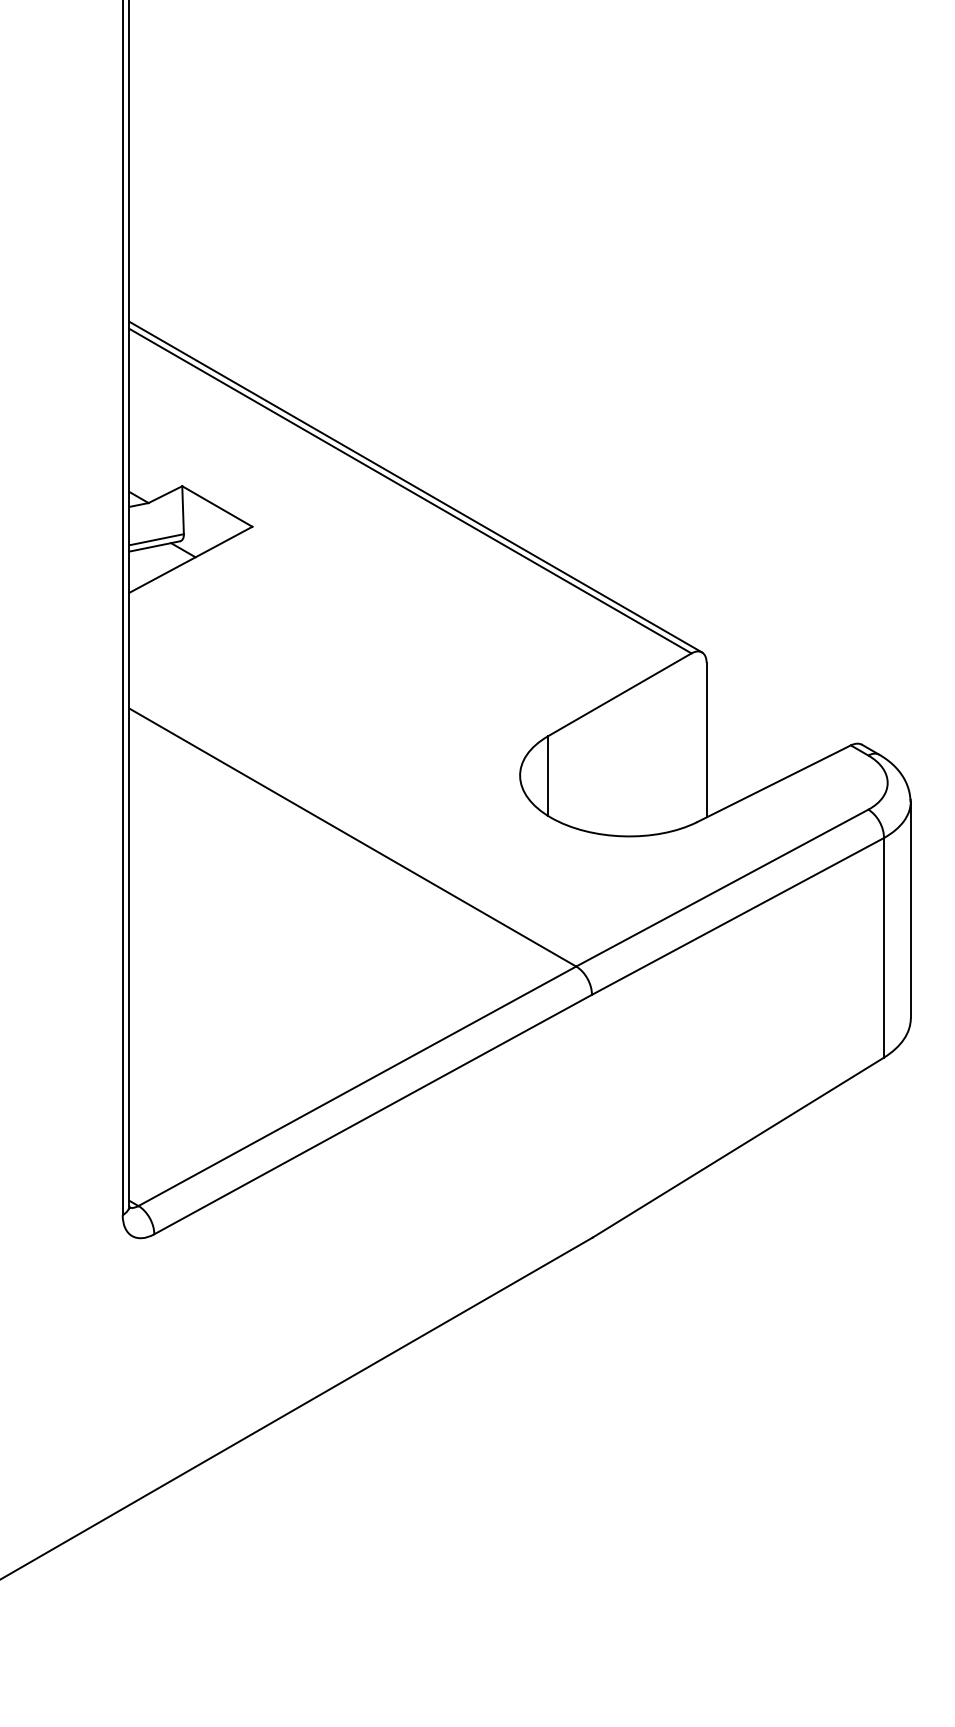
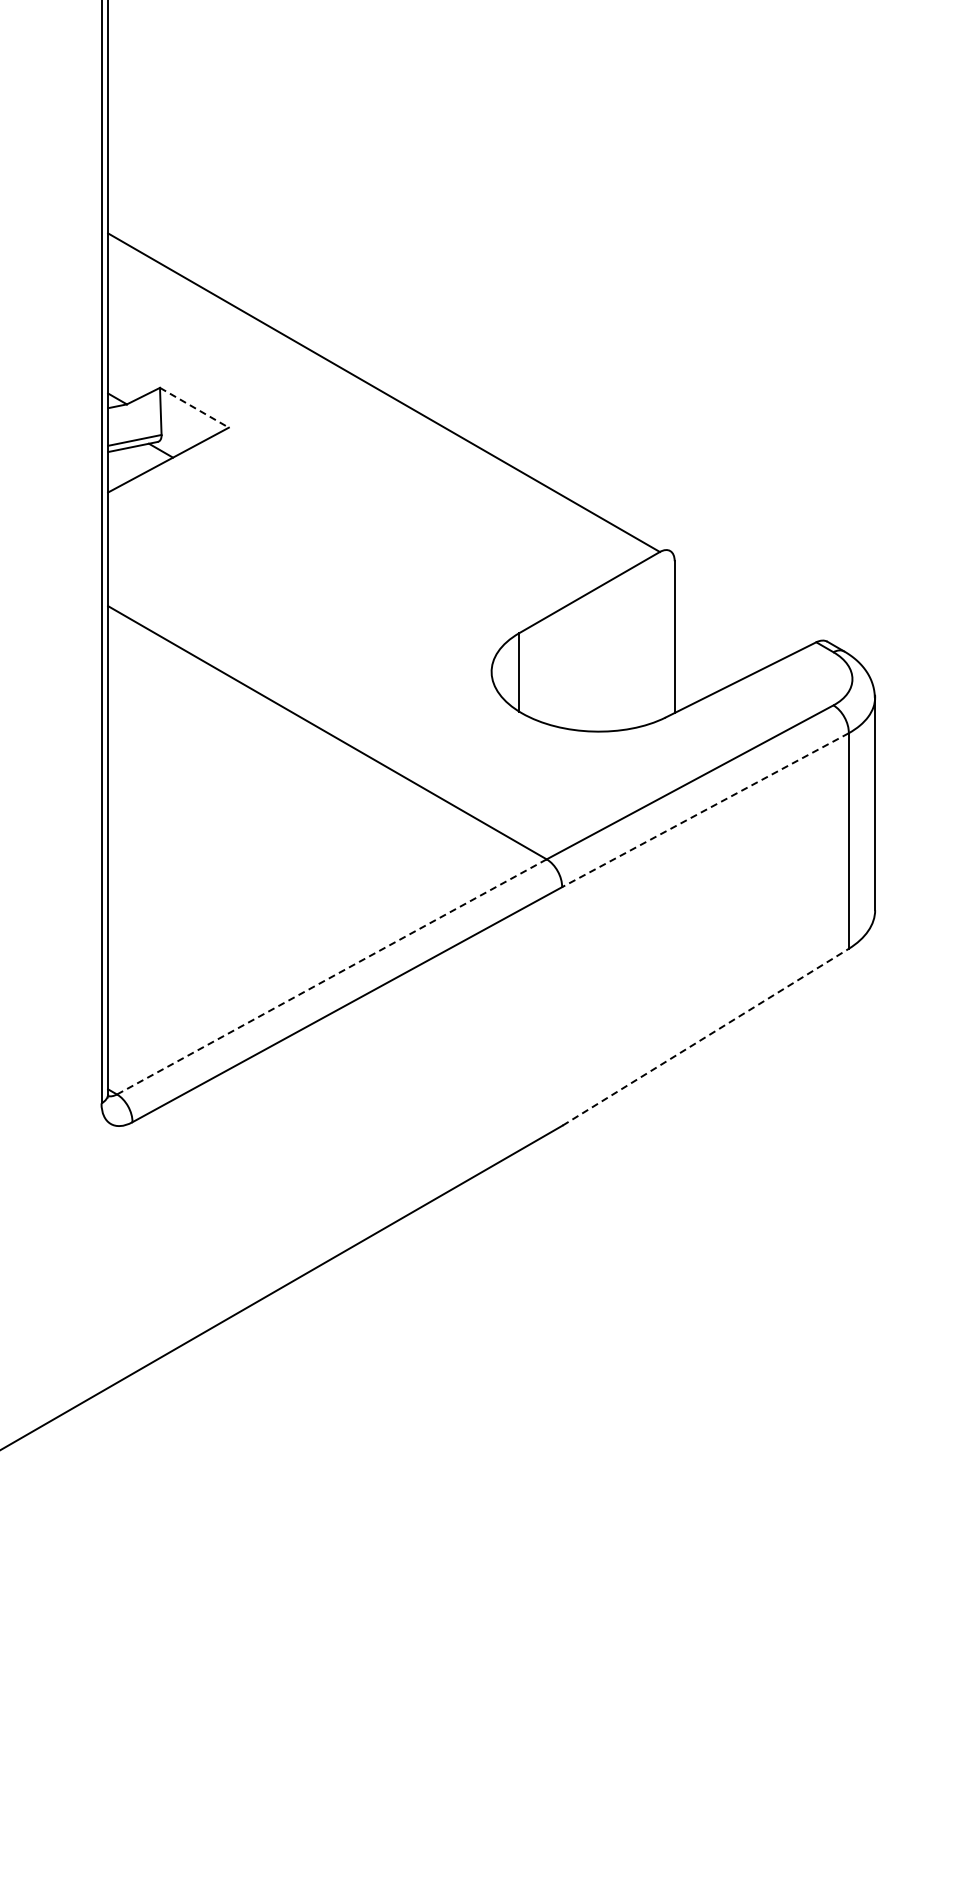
line: (416, 486) -> (389, 388), removed
line: (217, 506) -> (194, 407), solid -> dashed
line: (737, 916) -> (705, 810), solid -> dashed
line: (356, 1085) -> (331, 976), solid -> dashed
line: (739, 1146) -> (706, 1036), solid -> dashed

